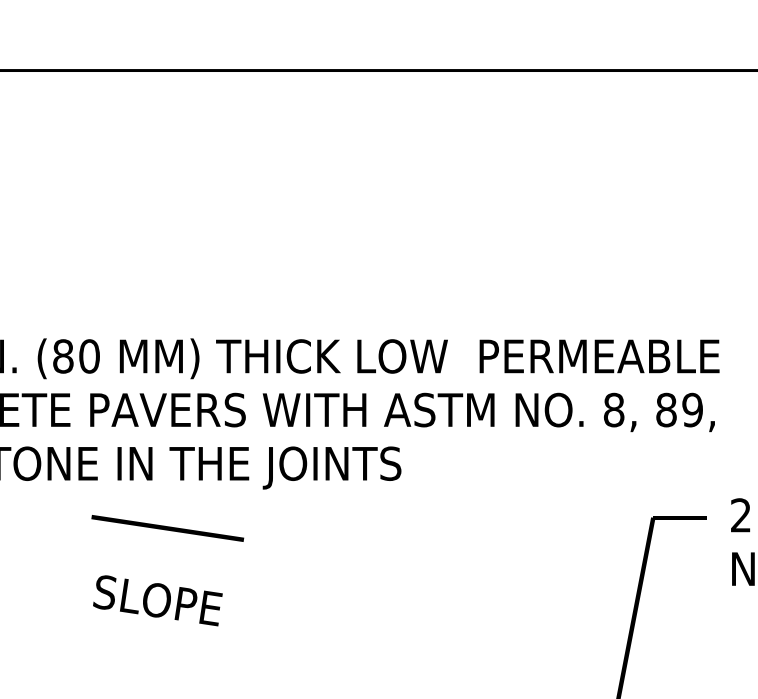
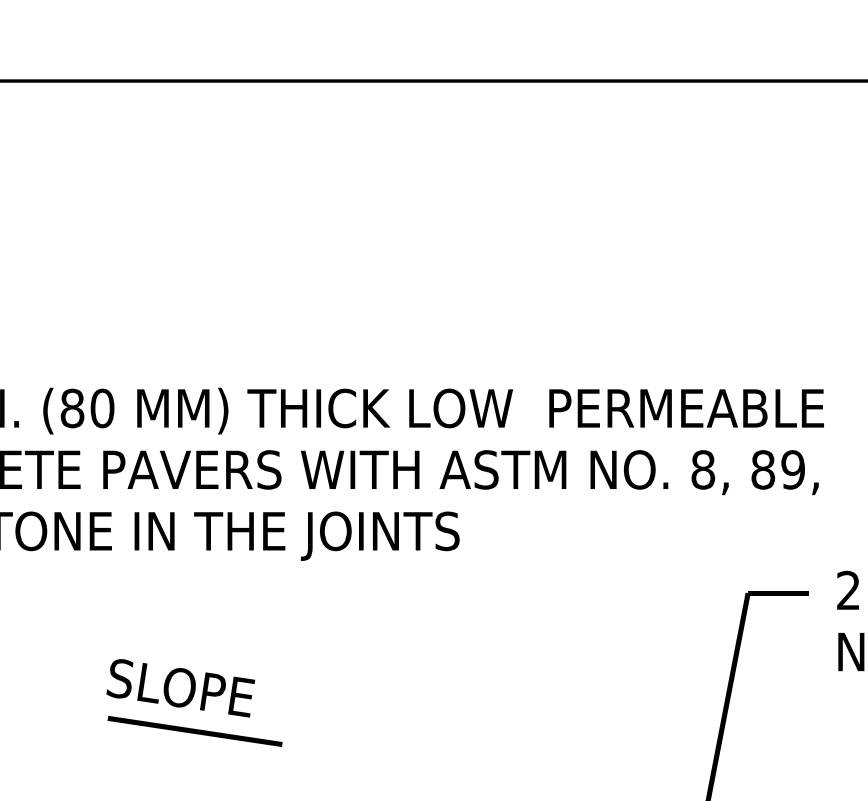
line: (167, 528) -> (194, 731), moved

